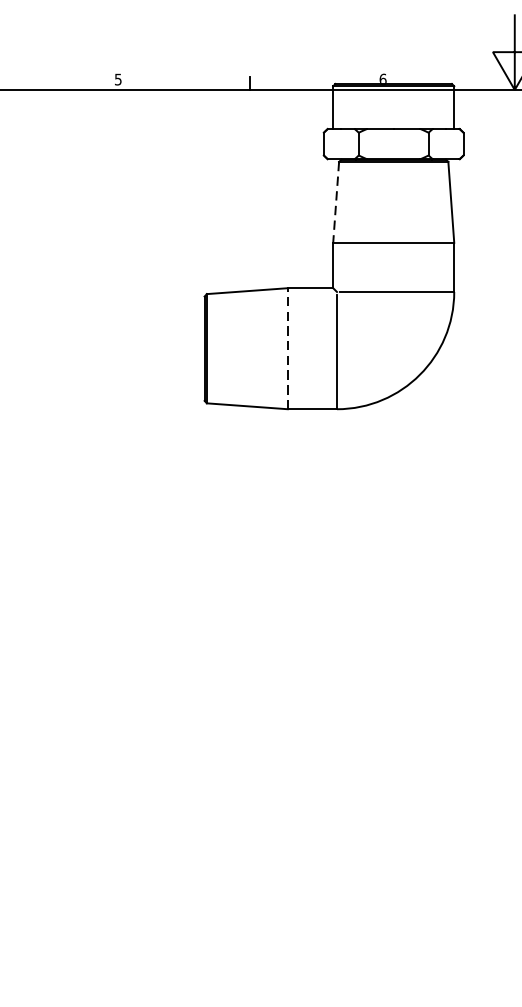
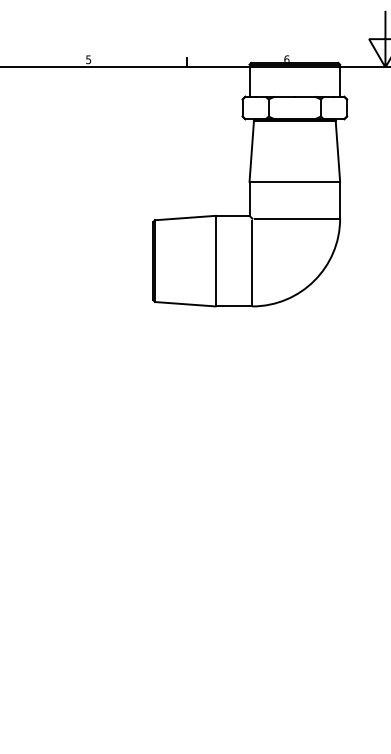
line: (335, 203) -> (251, 152), dashed -> solid
line: (287, 347) -> (215, 260), dashed -> solid

